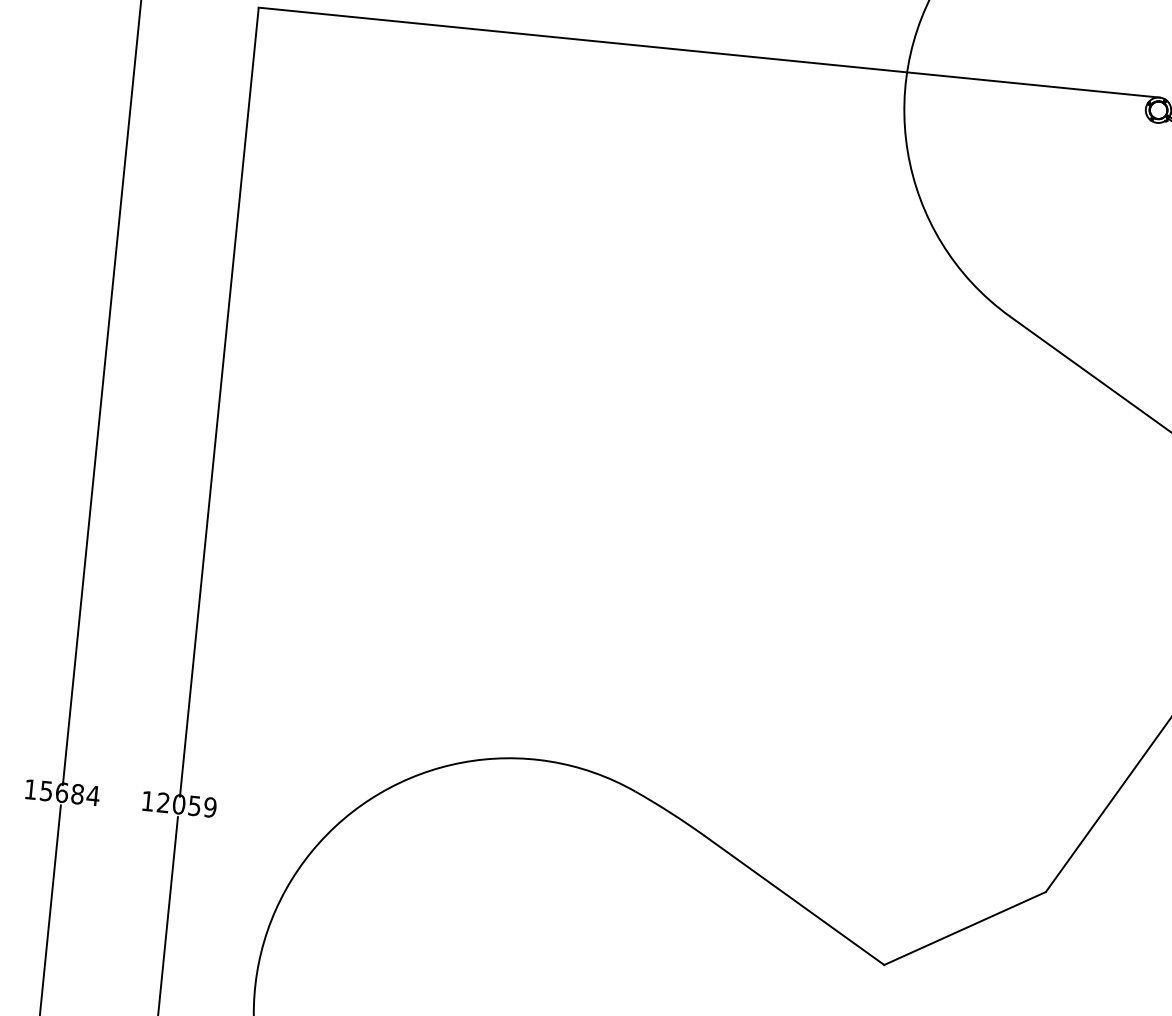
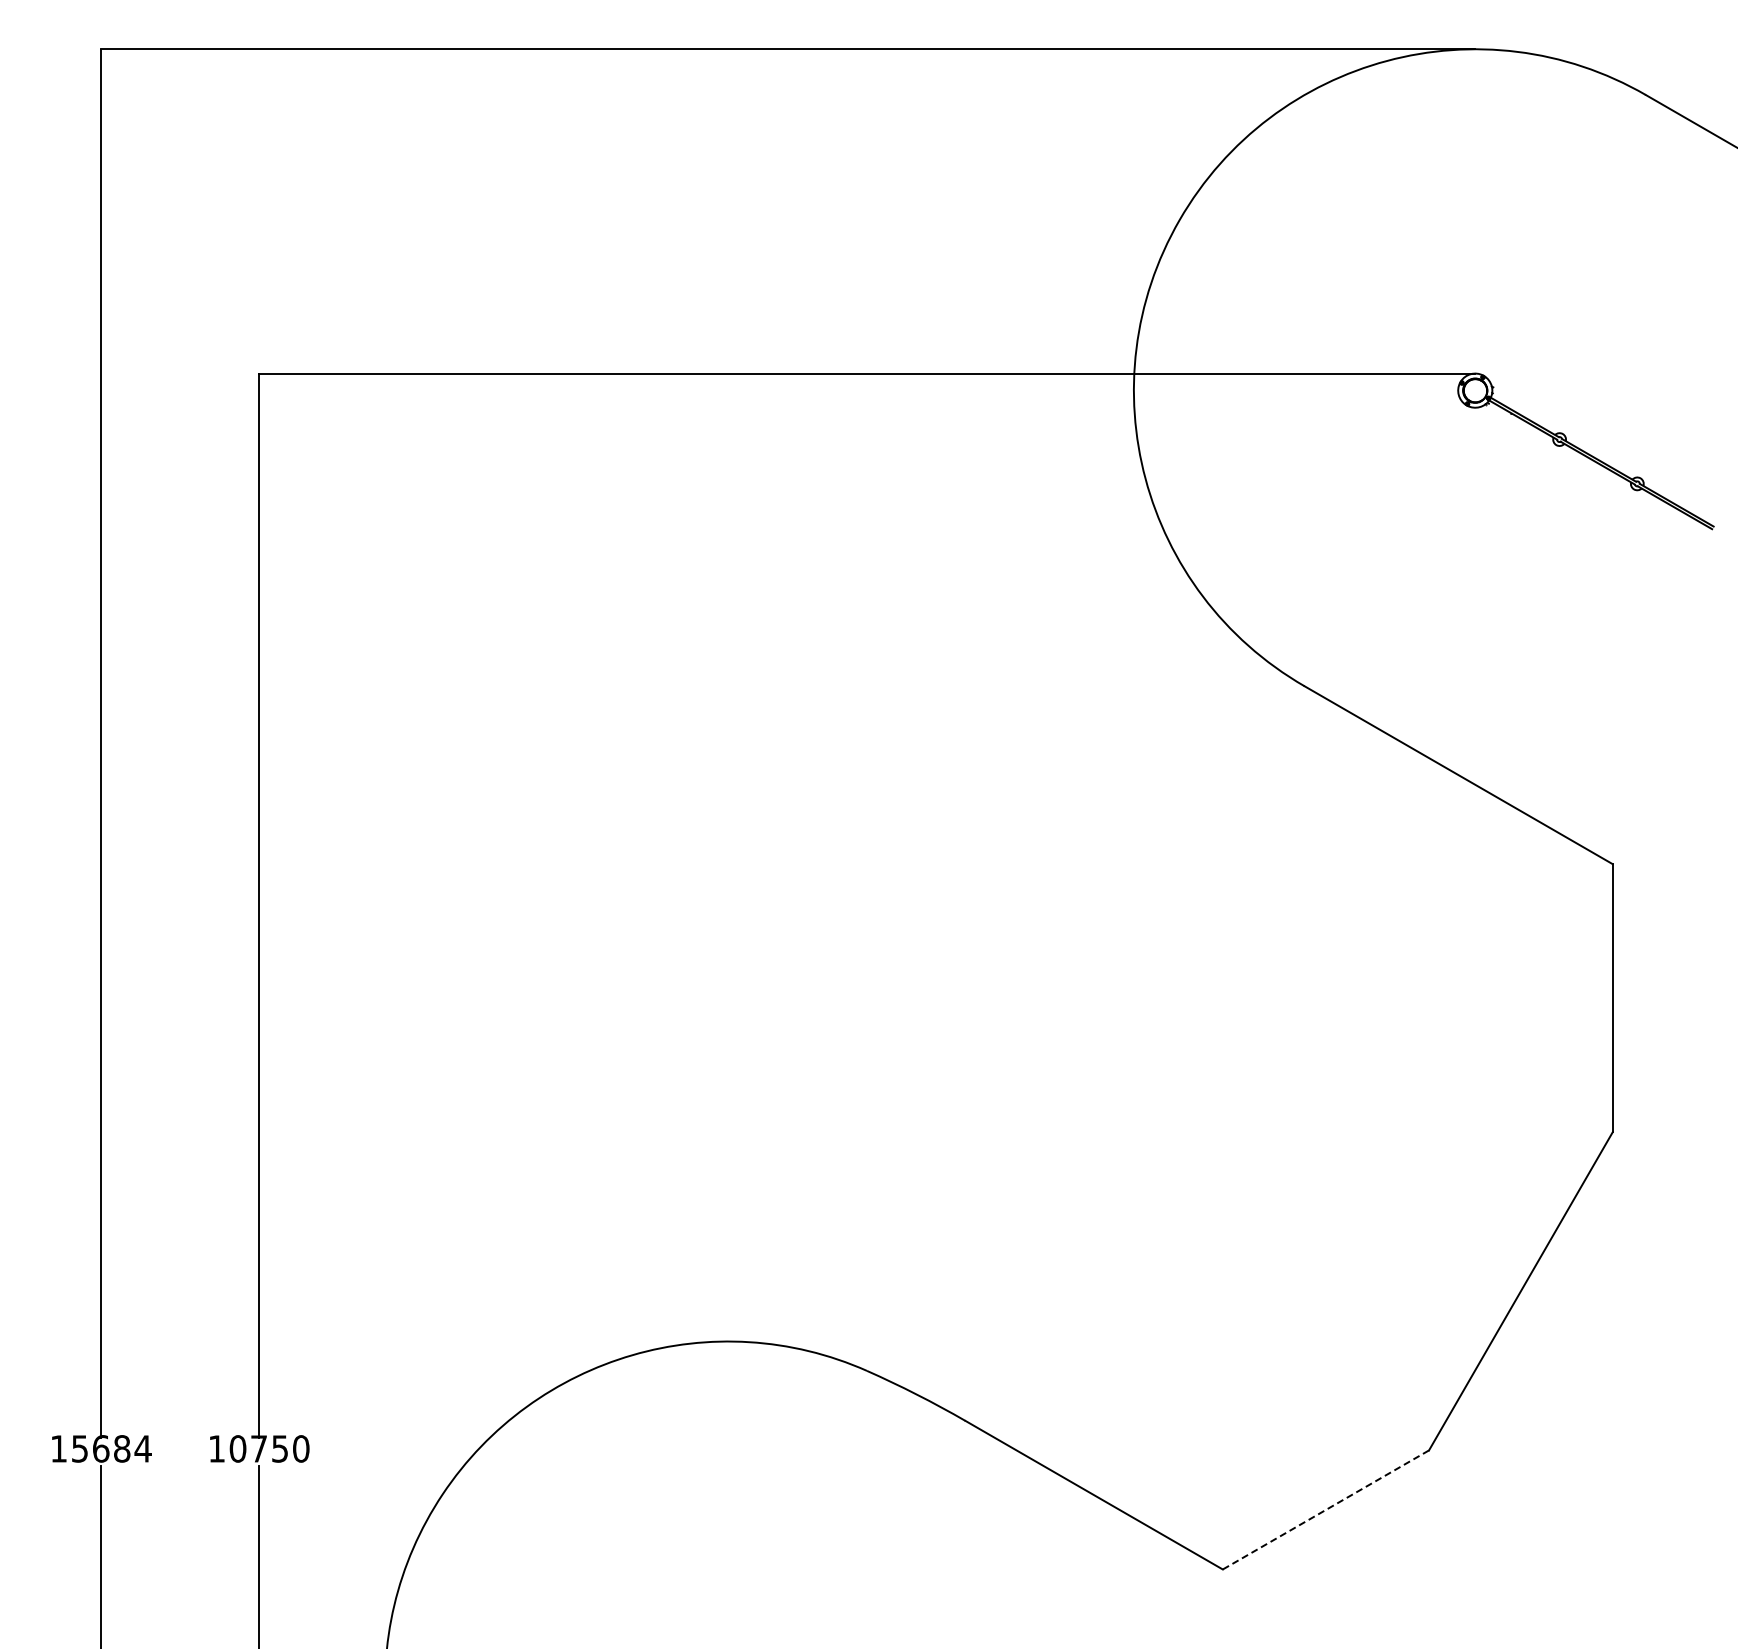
text: (186, 804) -> (269, 1448), 12059 -> 10750
line: (964, 928) -> (1325, 1510), solid -> dashed

